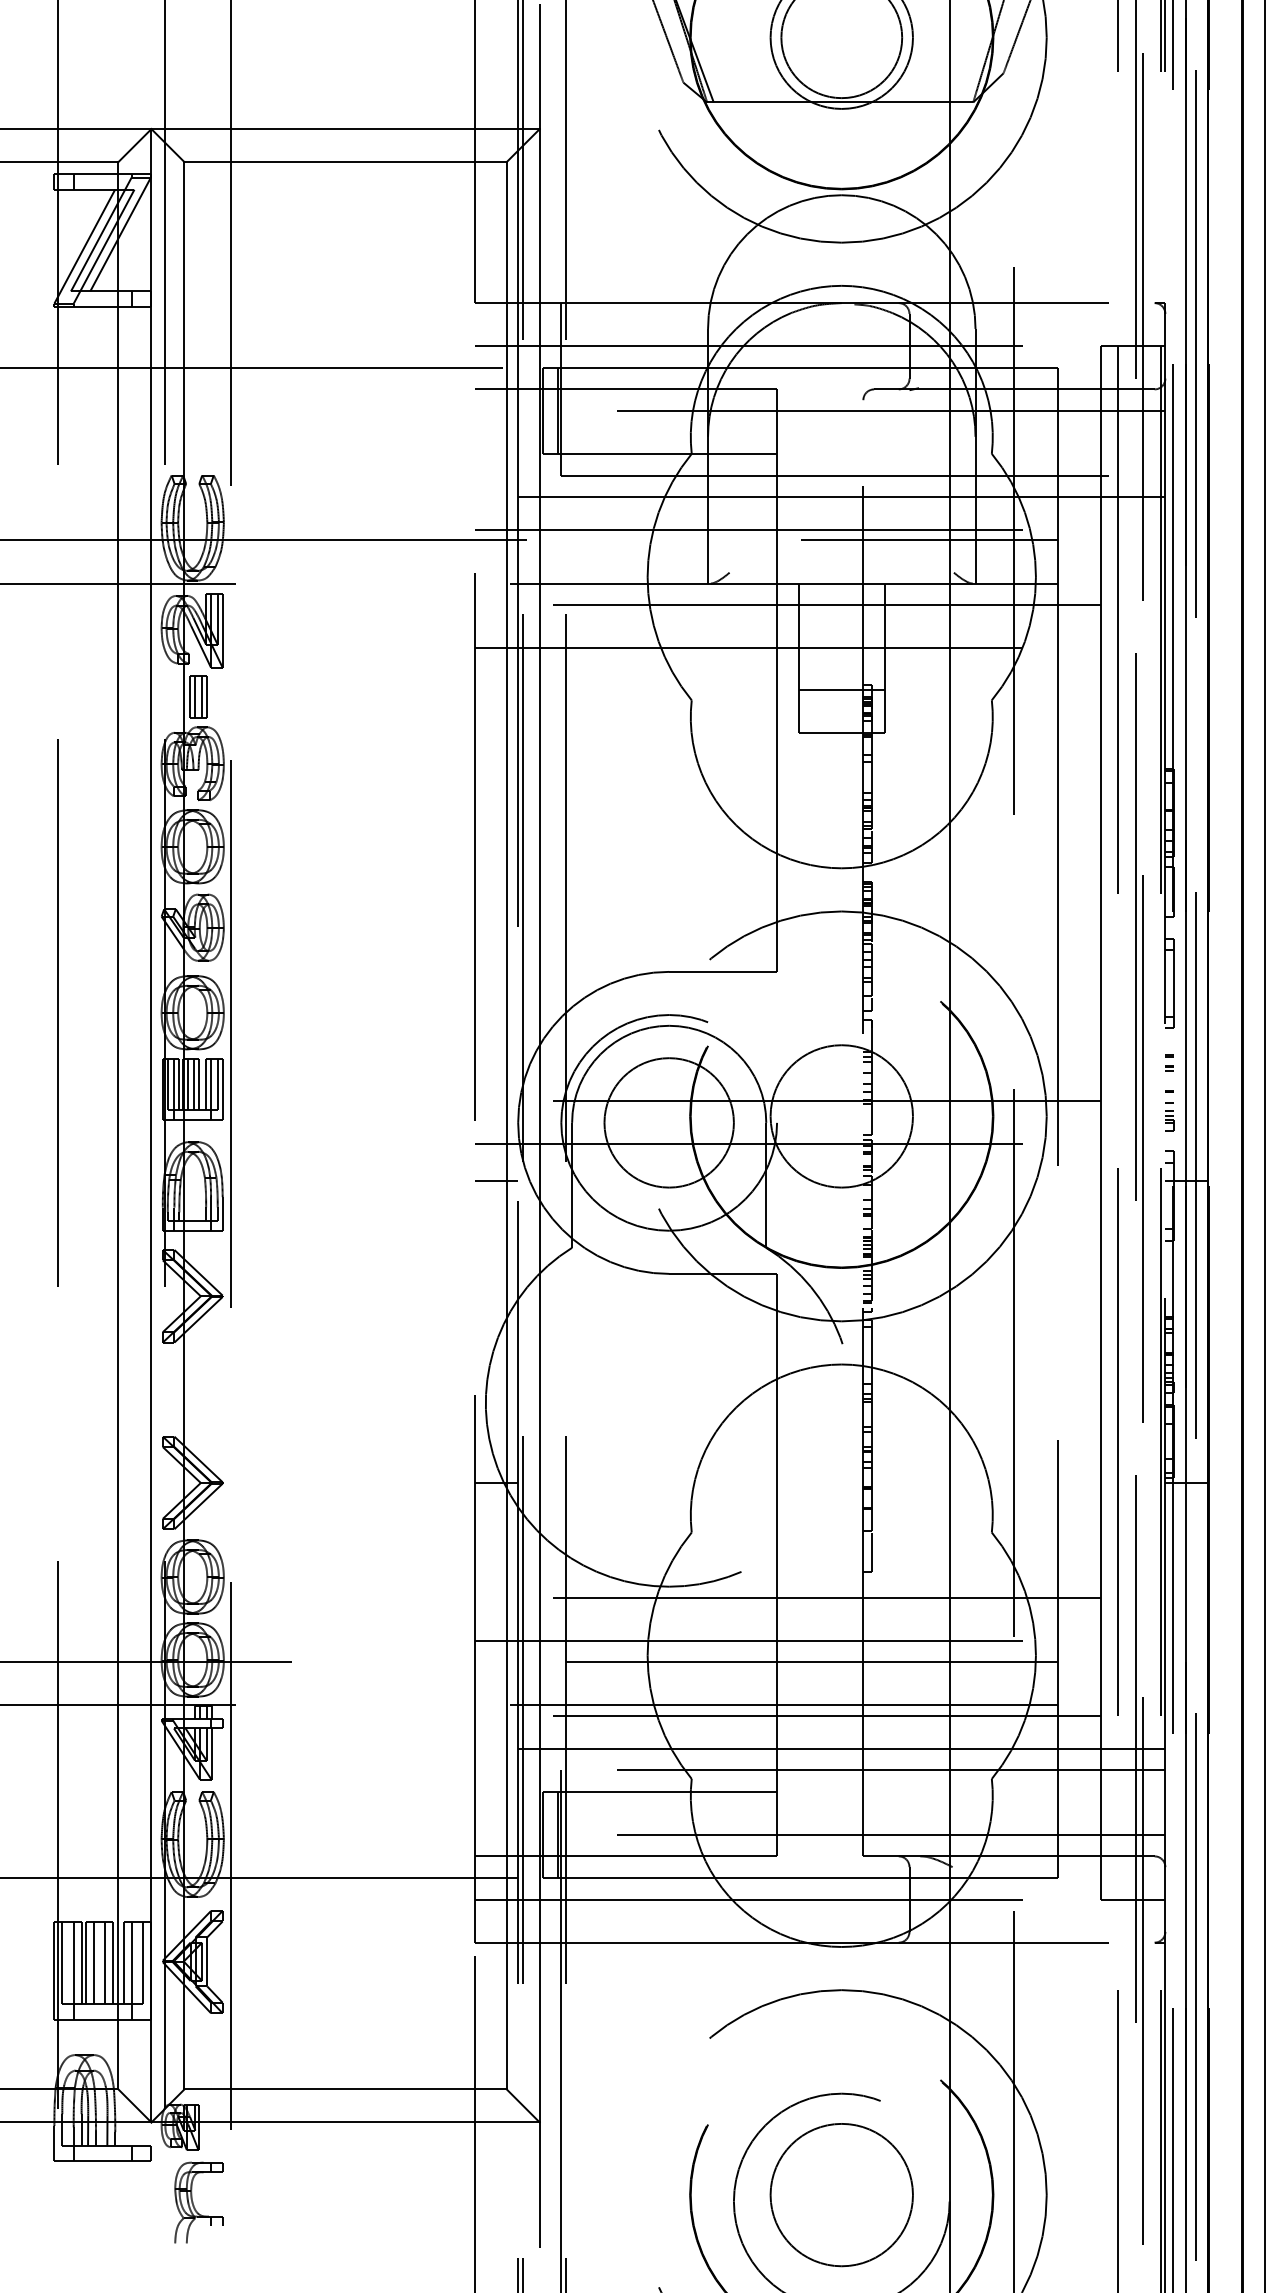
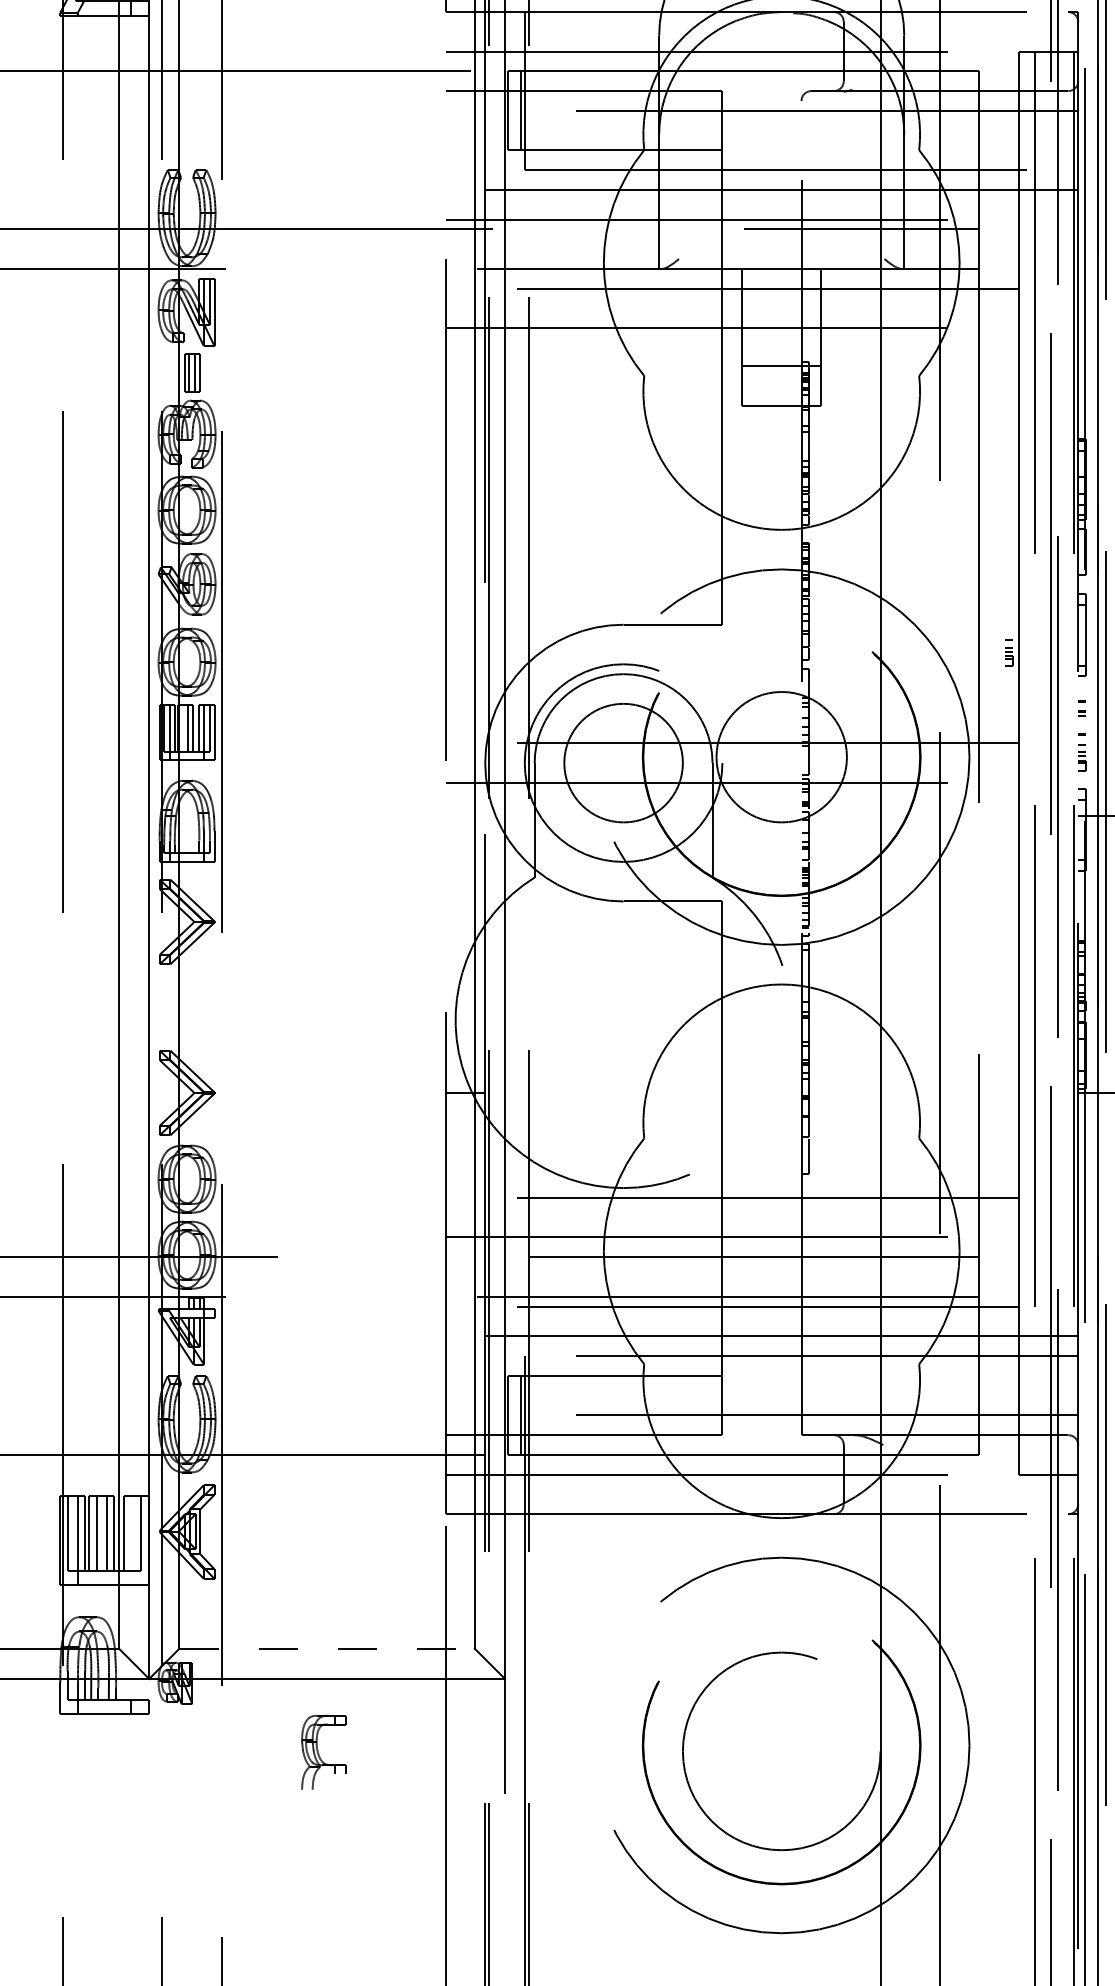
part: (1089, 1002) -> (1008, 652), added
line: (187, 1084) -> (182, 727), removed
line: (496, 1181) -> (465, 816), removed
line: (131, 1970) -> (130, 1539), removed
line: (346, 2089) -> (327, 1648), solid -> dashed
circle: (841, 2195) -> (781, 1745), removed
part: (198, 2202) -> (323, 1752), moved

